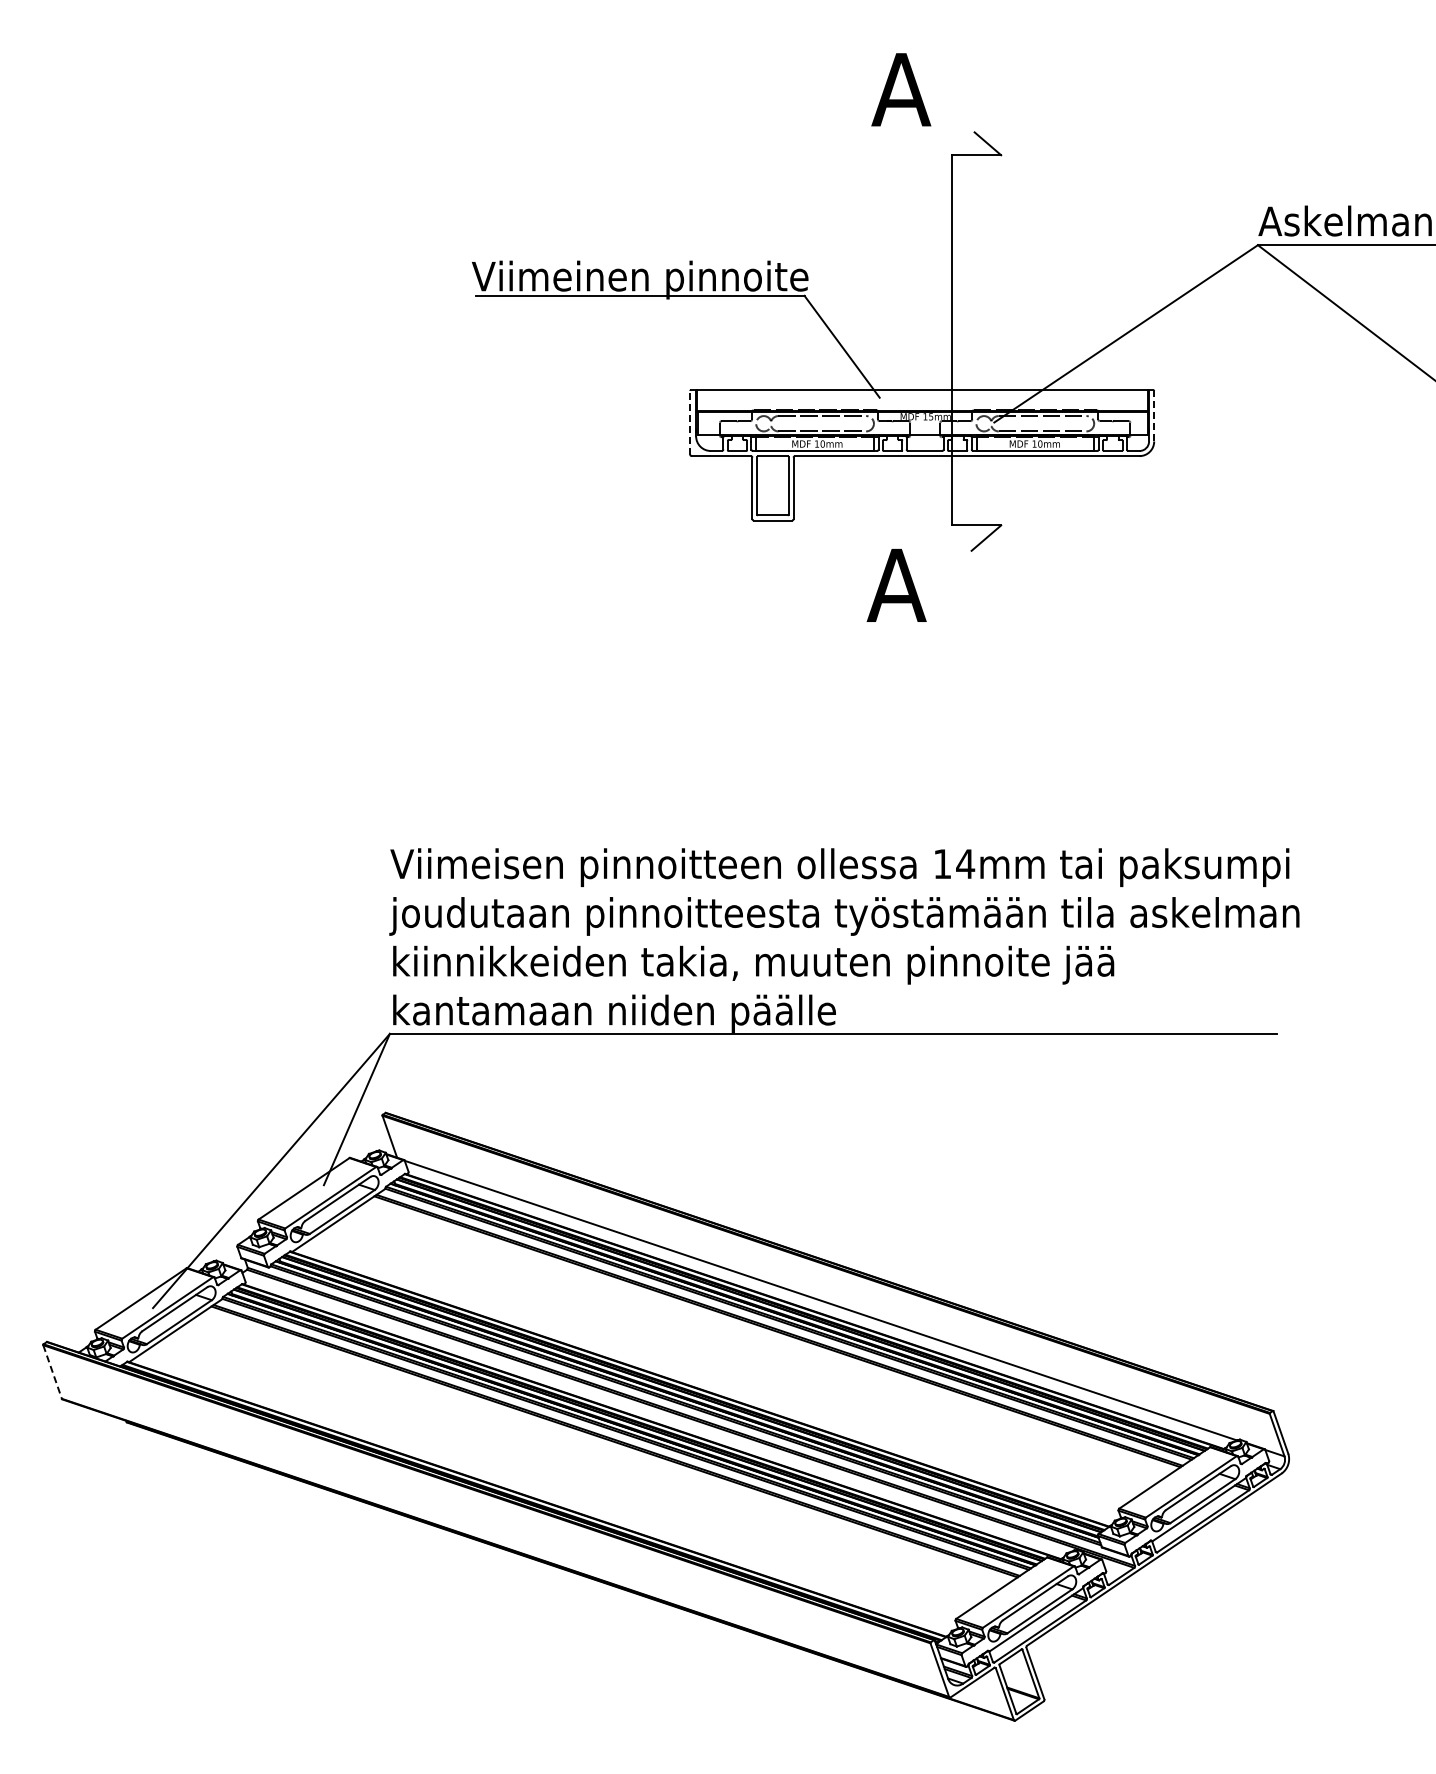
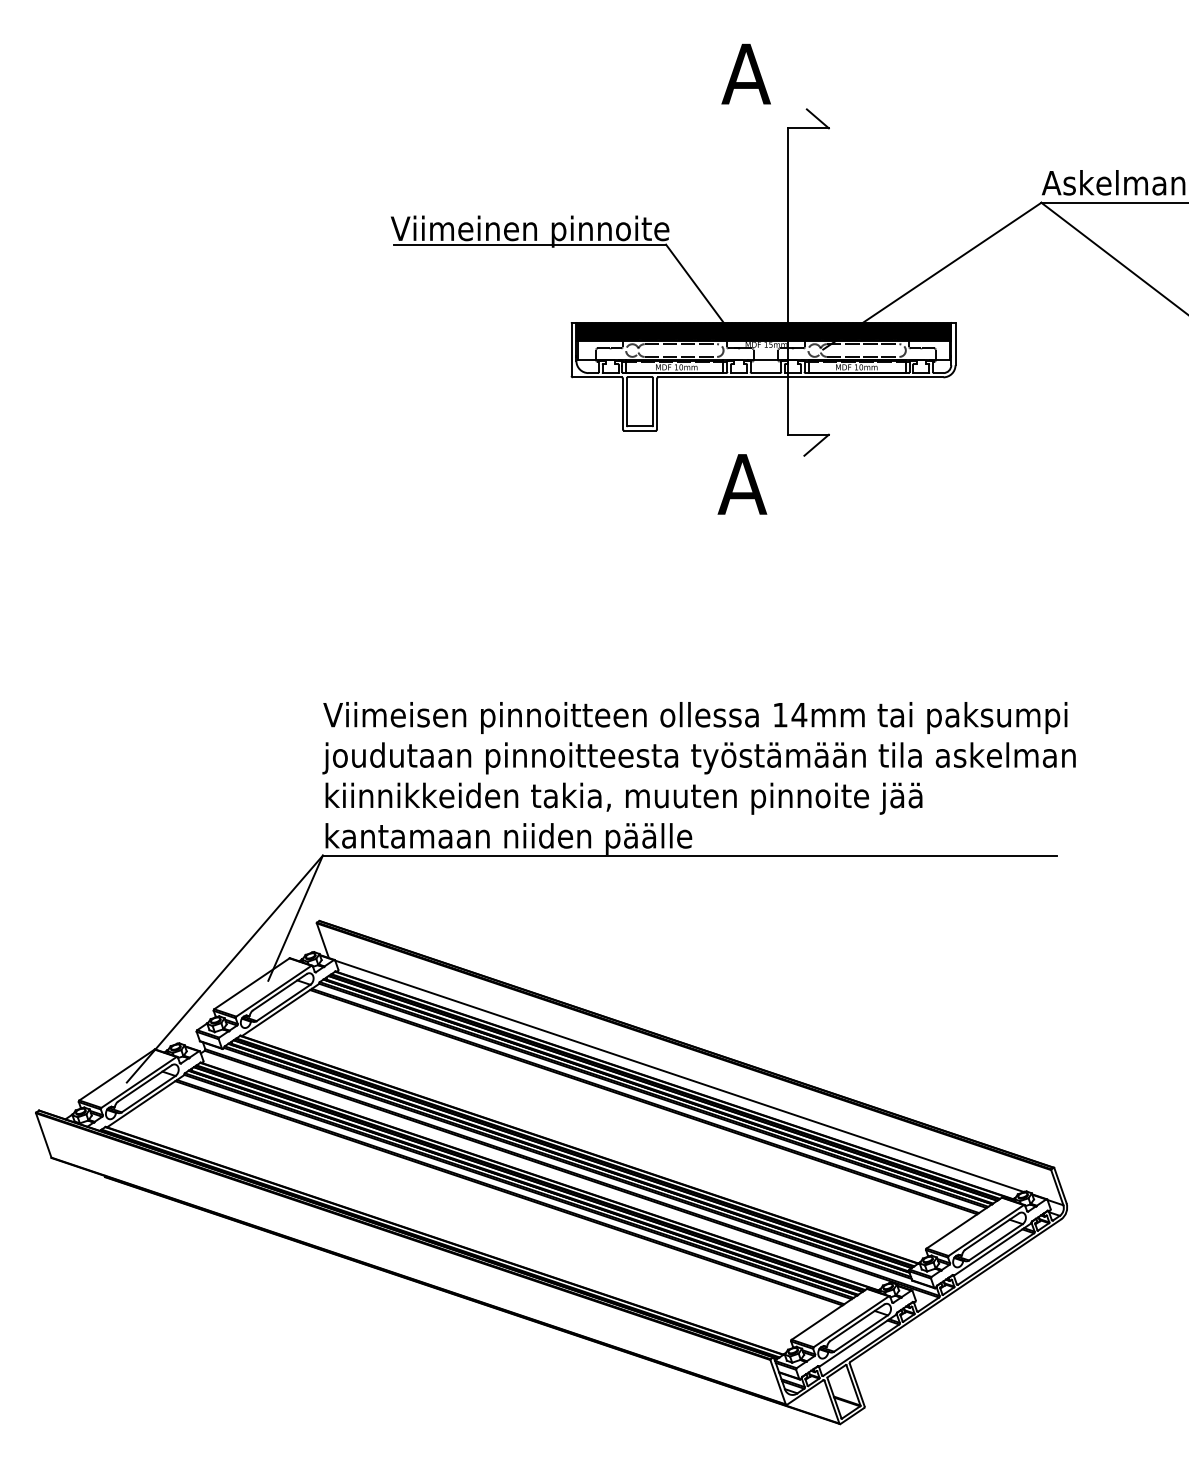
hatch: (922, 400) -> (763, 331), added
line: (1154, 415) -> (955, 343), dashed -> solid
line: (690, 422) -> (571, 349), dashed -> solid
line: (52, 1372) -> (43, 1135), dashed -> solid

